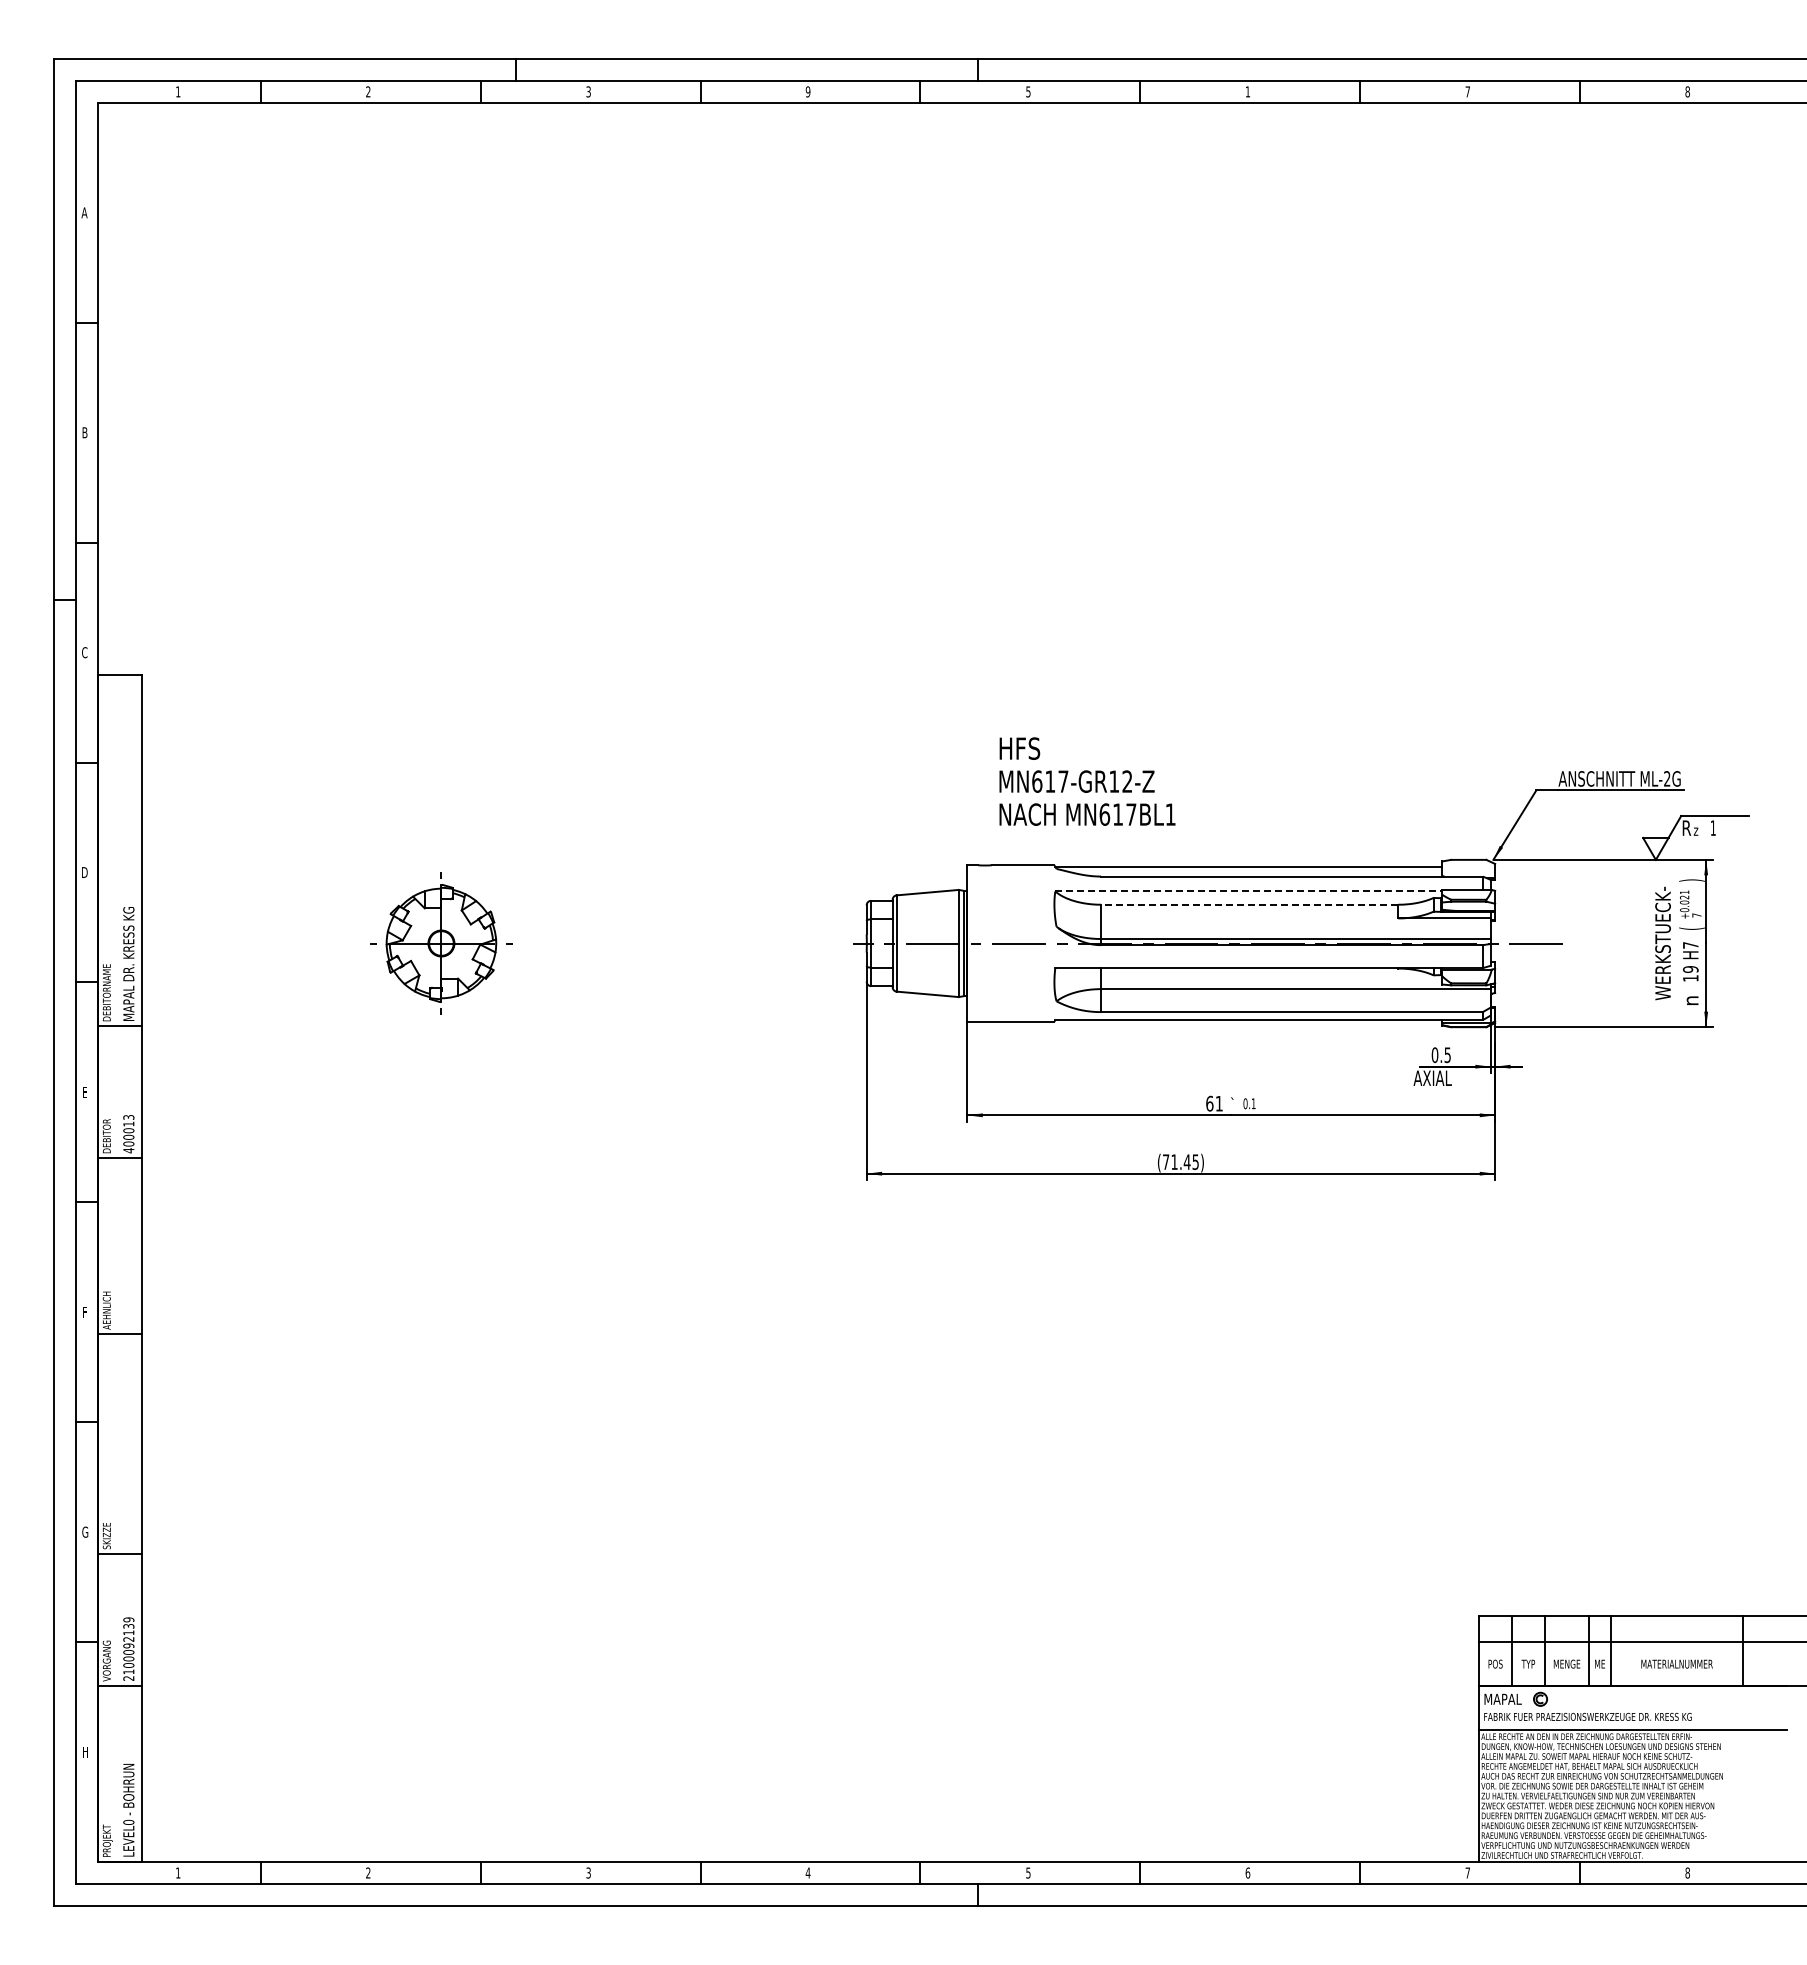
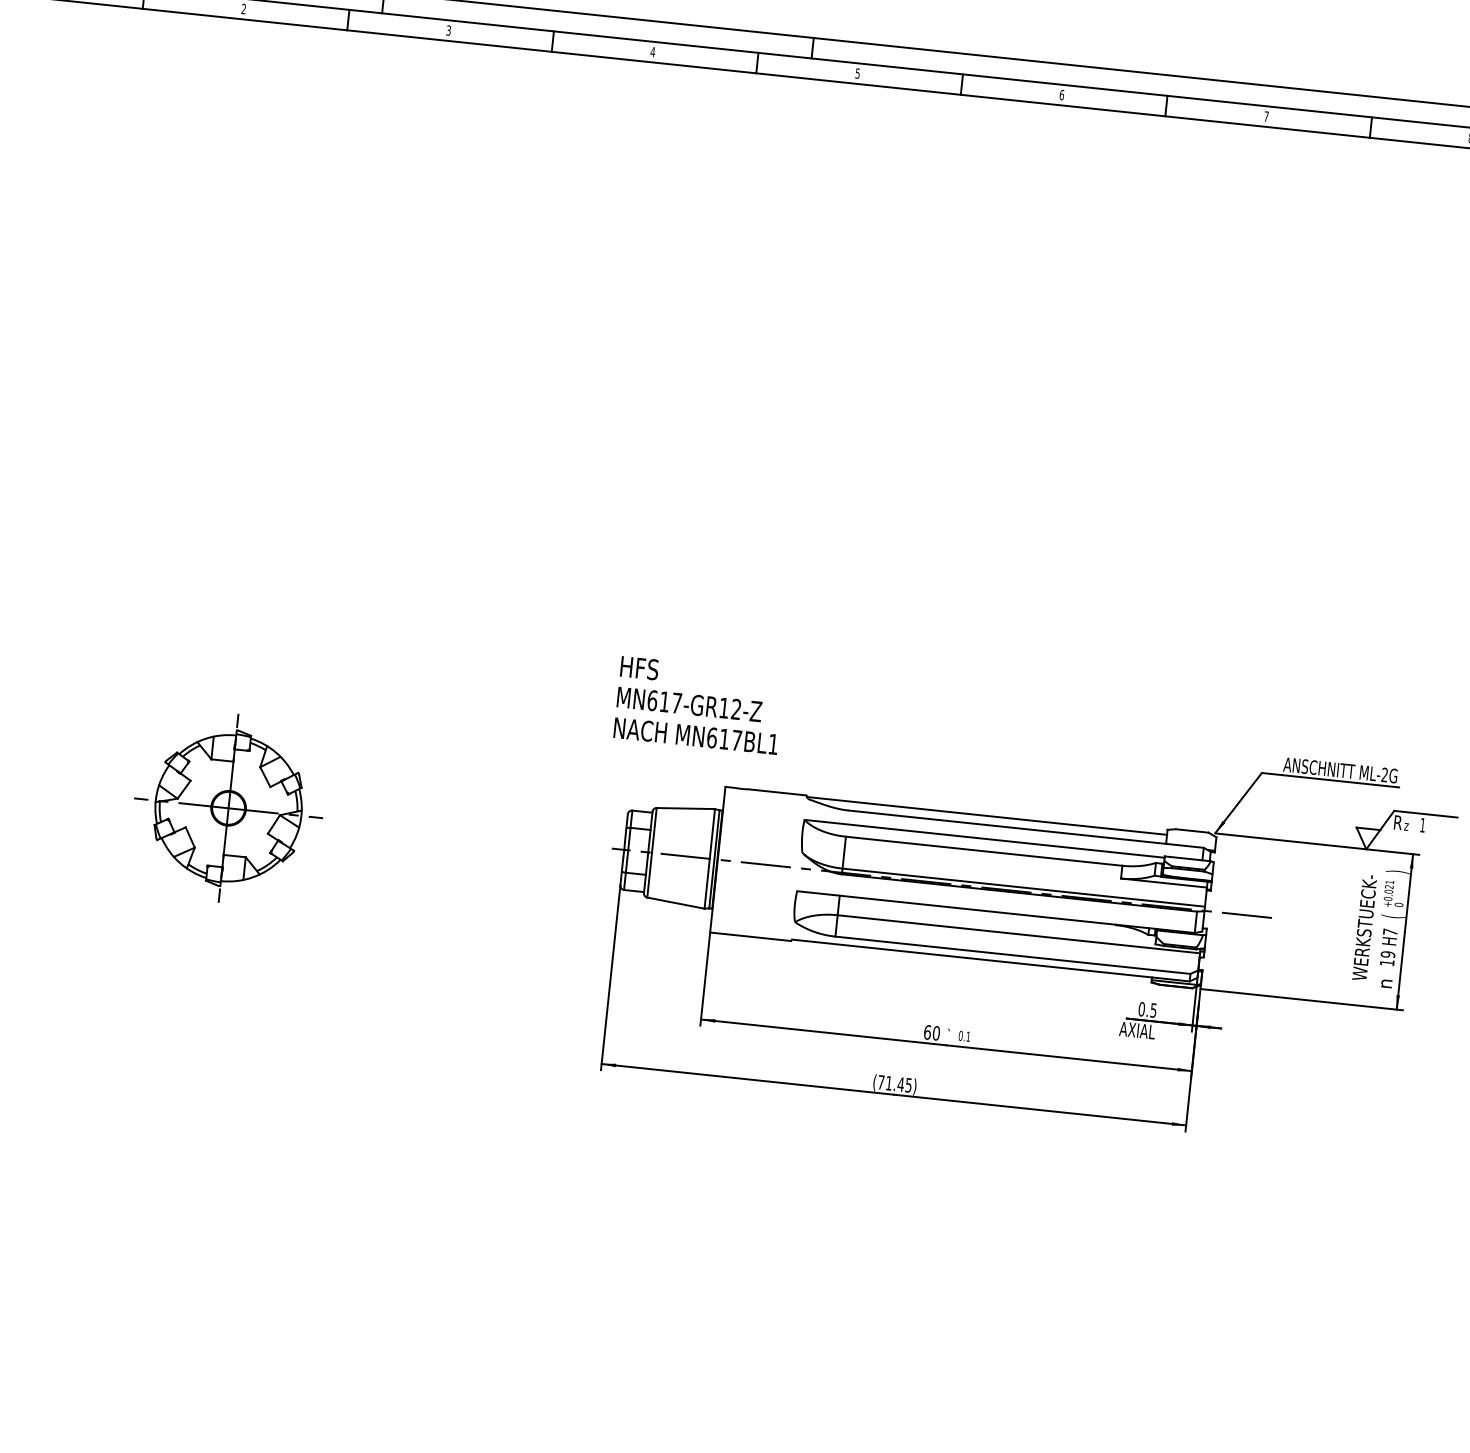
text: (807, 91) -> (652, 51), 9 -> 4
text: (1247, 91) -> (1061, 94), 1 -> 6
text: (1087, 781) -> (699, 705), moved
line: (1248, 891) -> (984, 838), dashed -> solid
line: (1249, 904) -> (983, 851), dashed -> solid
text: (1696, 915) -> (1398, 904), 7 -> 0
part: (441, 943) -> (228, 808), size x1.43
text: (1218, 1103) -> (935, 1033), 61 -> 60

